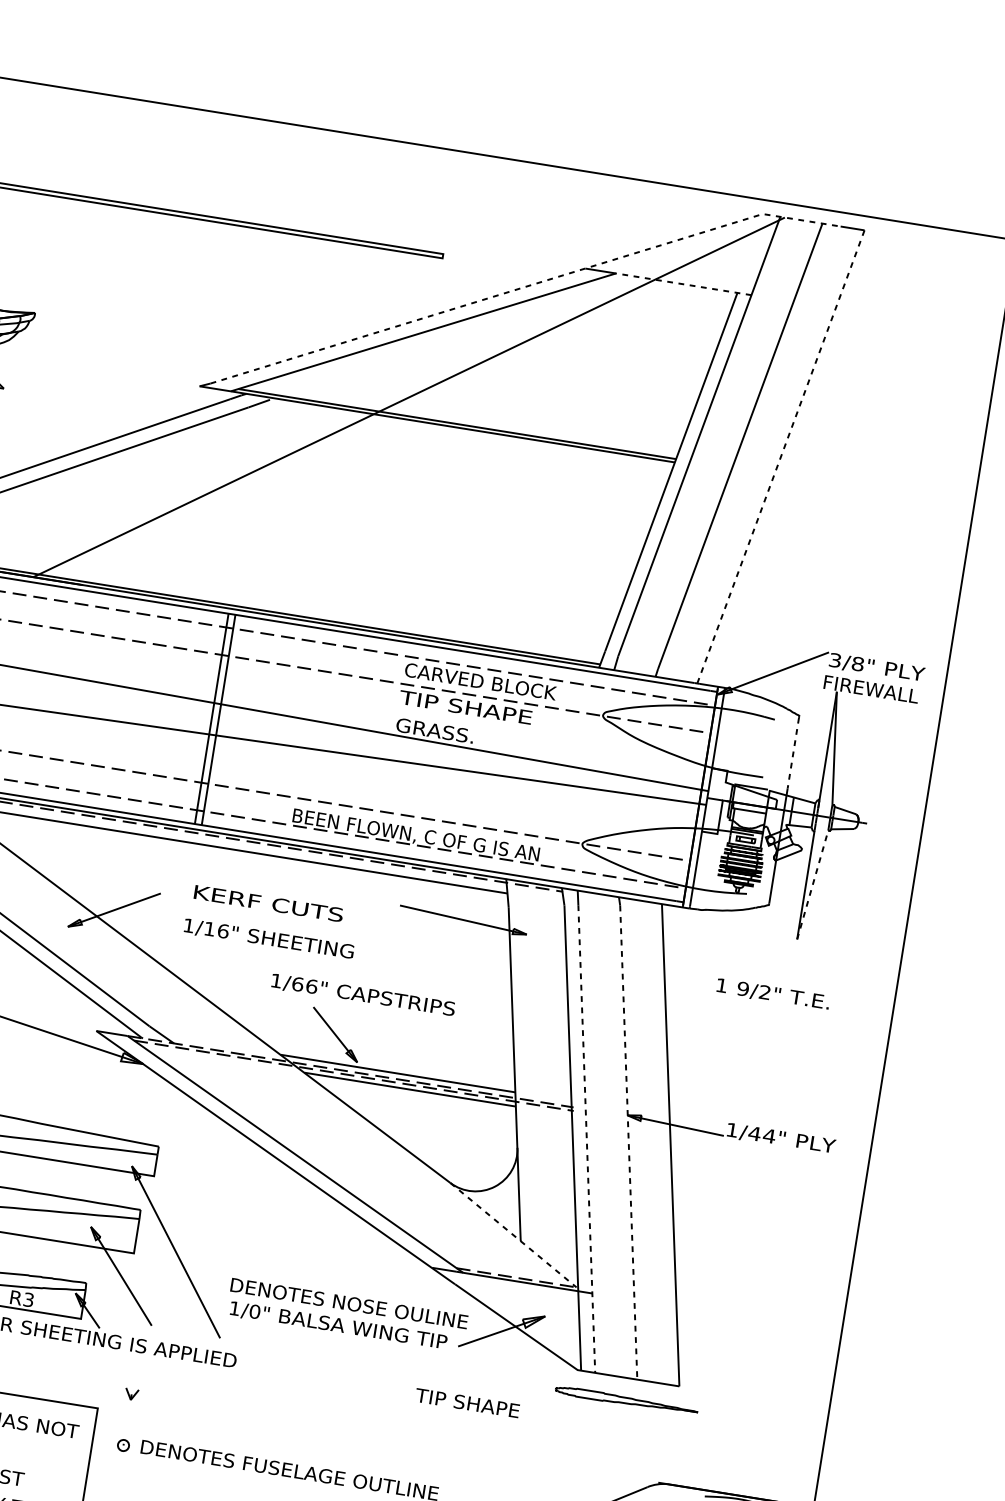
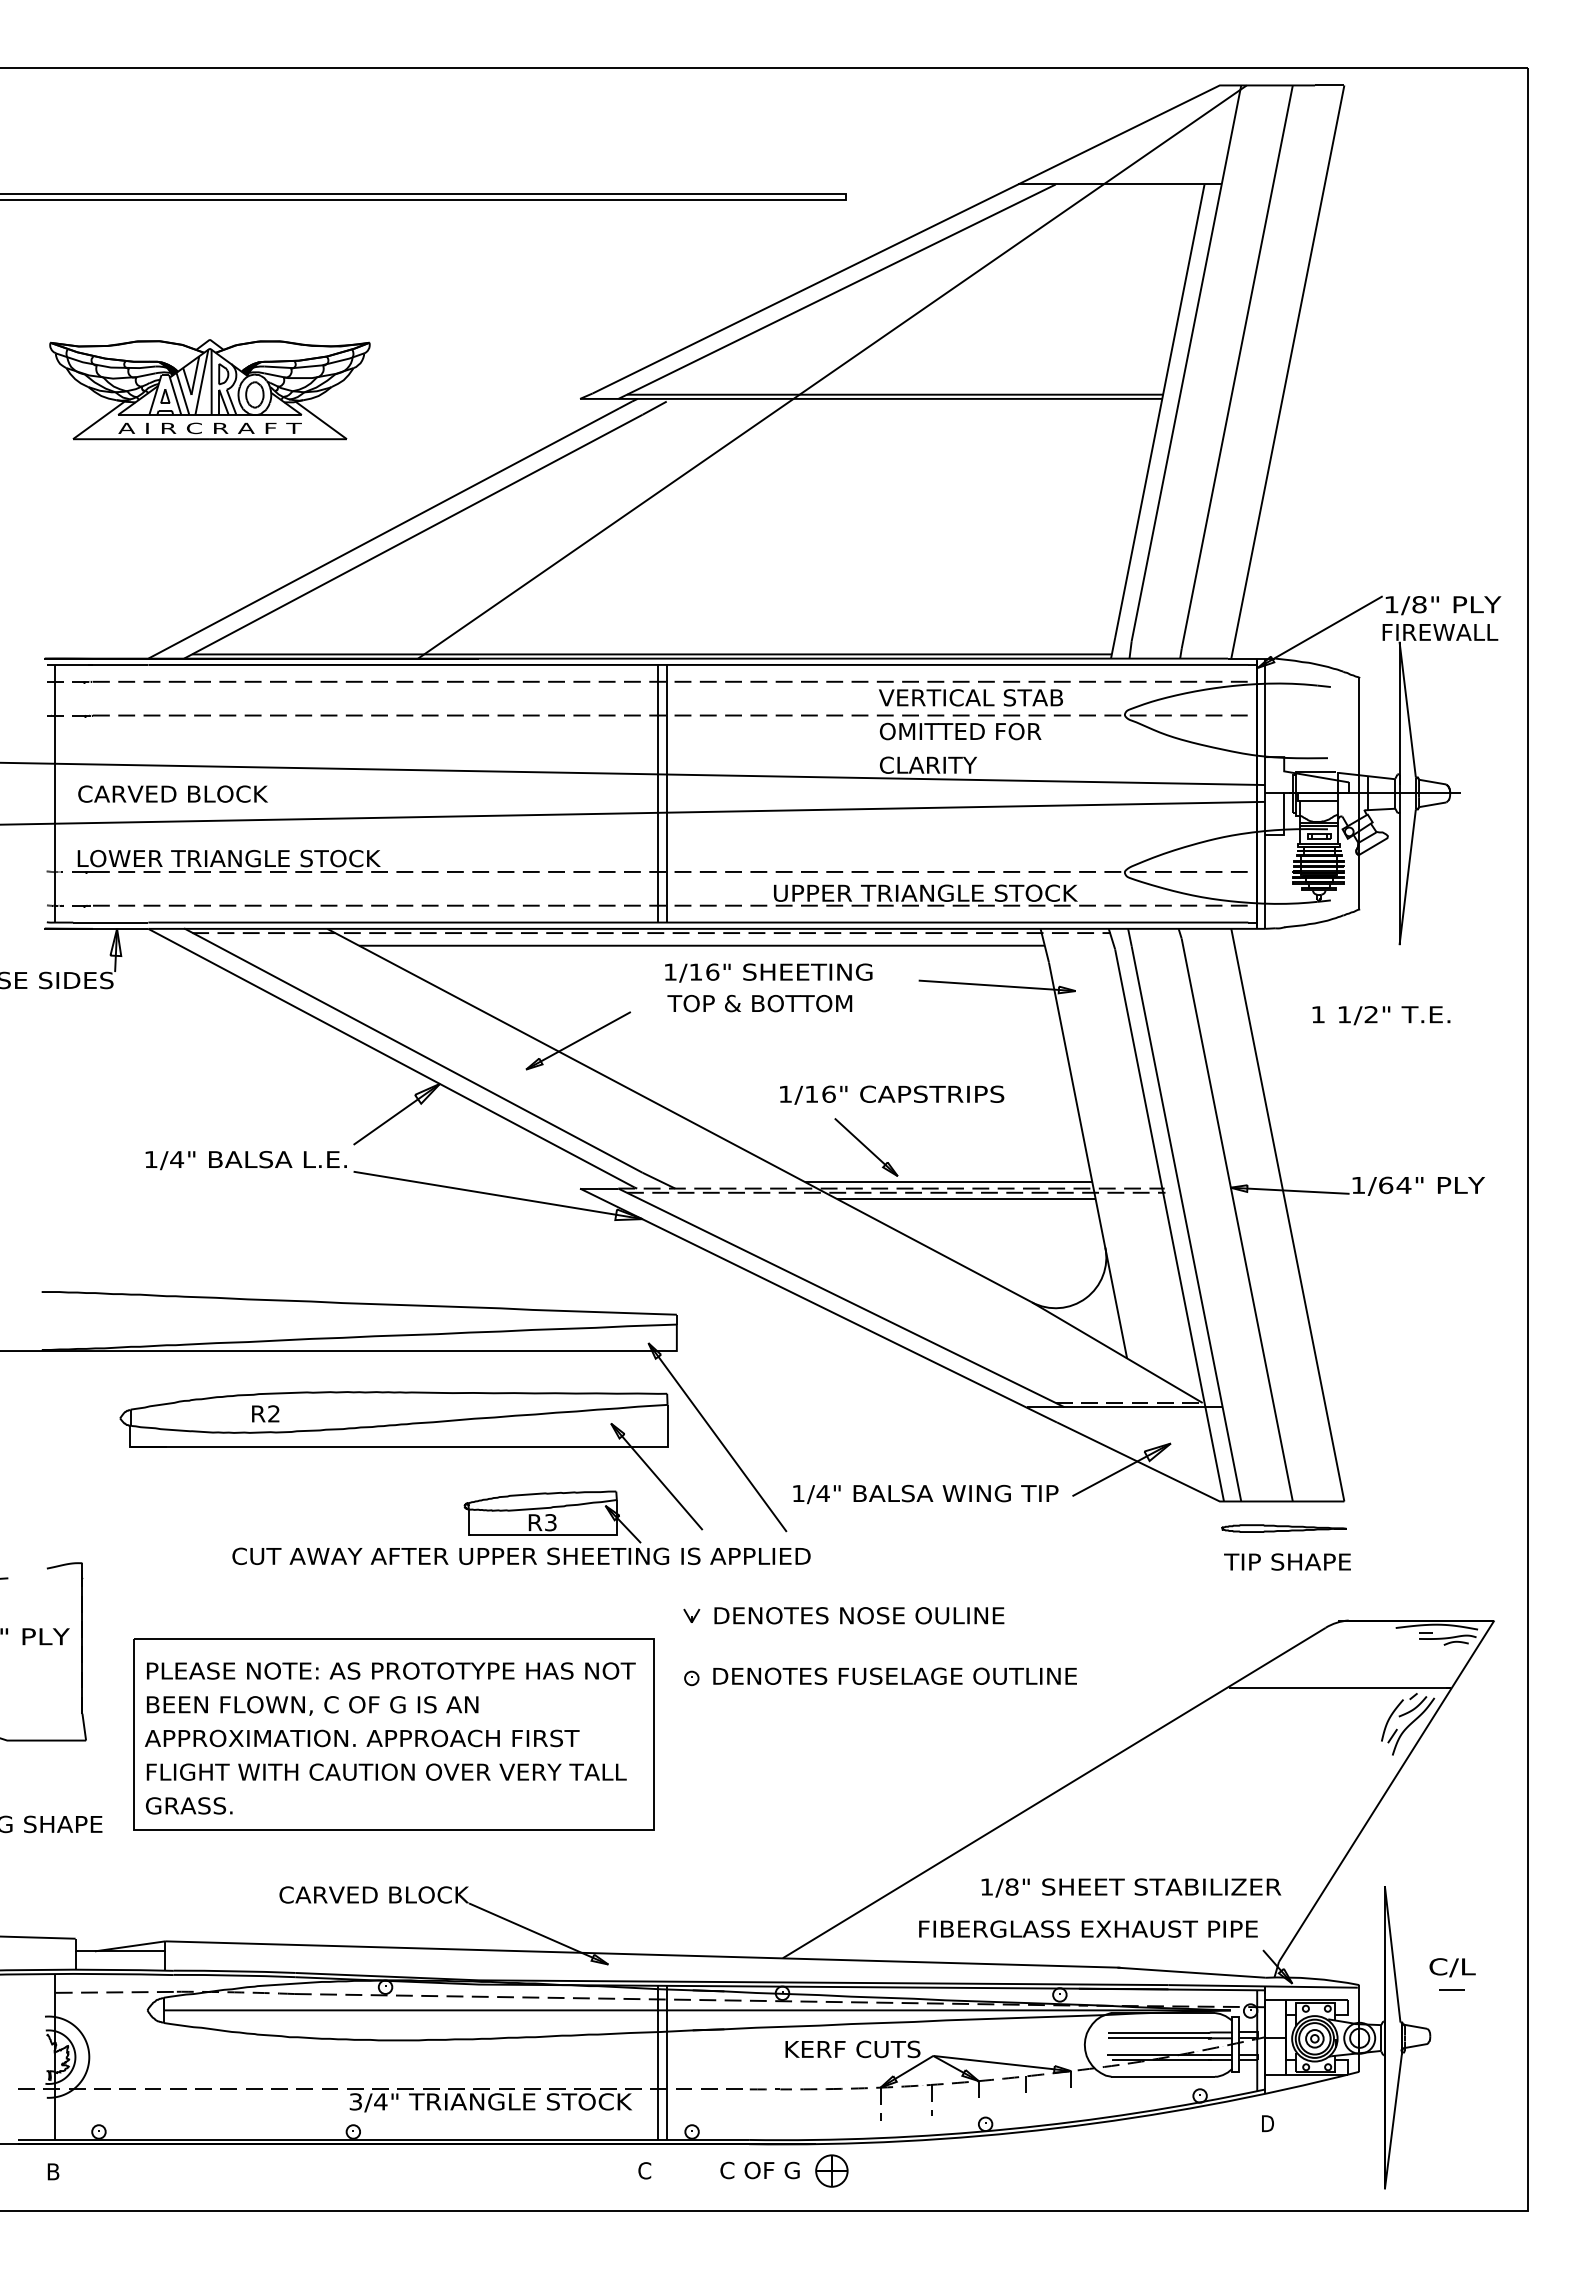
line: (683, 284) -> (1138, 184), dashed -> solid
line: (524, 287) -> (949, 218), dashed -> solid
line: (780, 456) -> (1287, 371), dashed -> solid
text: (835, 660) -> (1391, 604), 3/8" -> 1/8"
text: (480, 681) -> (971, 697), CARVED BLOCK -> VERTICAL STAB
text: (465, 707) -> (959, 731), TIP SHAPE -> OMITTED FOR
text: (435, 730) -> (927, 764), GRASS. -> CLARITY
line: (793, 753) -> (1359, 723), dashed -> solid
text: (416, 836) -> (925, 894), BEEN FLOWN, C OF G IS AN -> UPPER TRIANGLE STOCK
line: (812, 884) -> (1407, 876), dashed -> solid
text: (267, 903) -> (759, 1003), KERF CUTS -> TOP & BOTTOM
text: (268, 938) -> (768, 972), moved
text: (297, 983) -> (811, 1093), 1/66" -> 1/16"
text: (743, 988) -> (1344, 1014), 9/2" -> 1/2"
text: (754, 1133) -> (1385, 1185), 1/44" -> 1/64"
line: (586, 1138) -> (1186, 1223), dashed -> solid
line: (628, 1143) -> (1237, 1220), dashed -> solid
line: (513, 1235) -> (1117, 1352), dashed -> solid
text: (349, 1303) -> (859, 1615), moved
text: (254, 1311) -> (822, 1493), 1/0" -> 1/4"
part: (626, 1400) -> (1283, 1528), size x0.71
text: (467, 1402) -> (1287, 1561), moved

